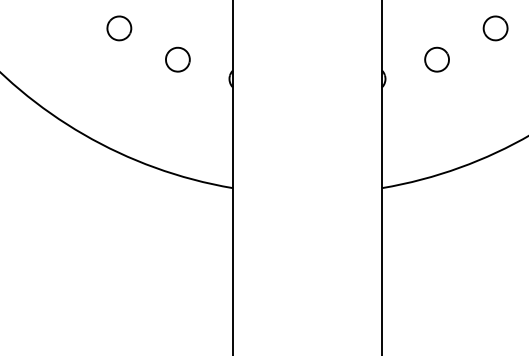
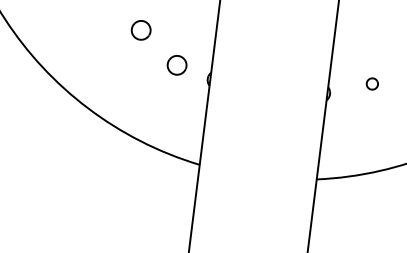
part: (119, 28) -> (141, 30), moved
part: (177, 59) -> (176, 65), moved
part: (436, 59) -> (371, 83), size x0.6

